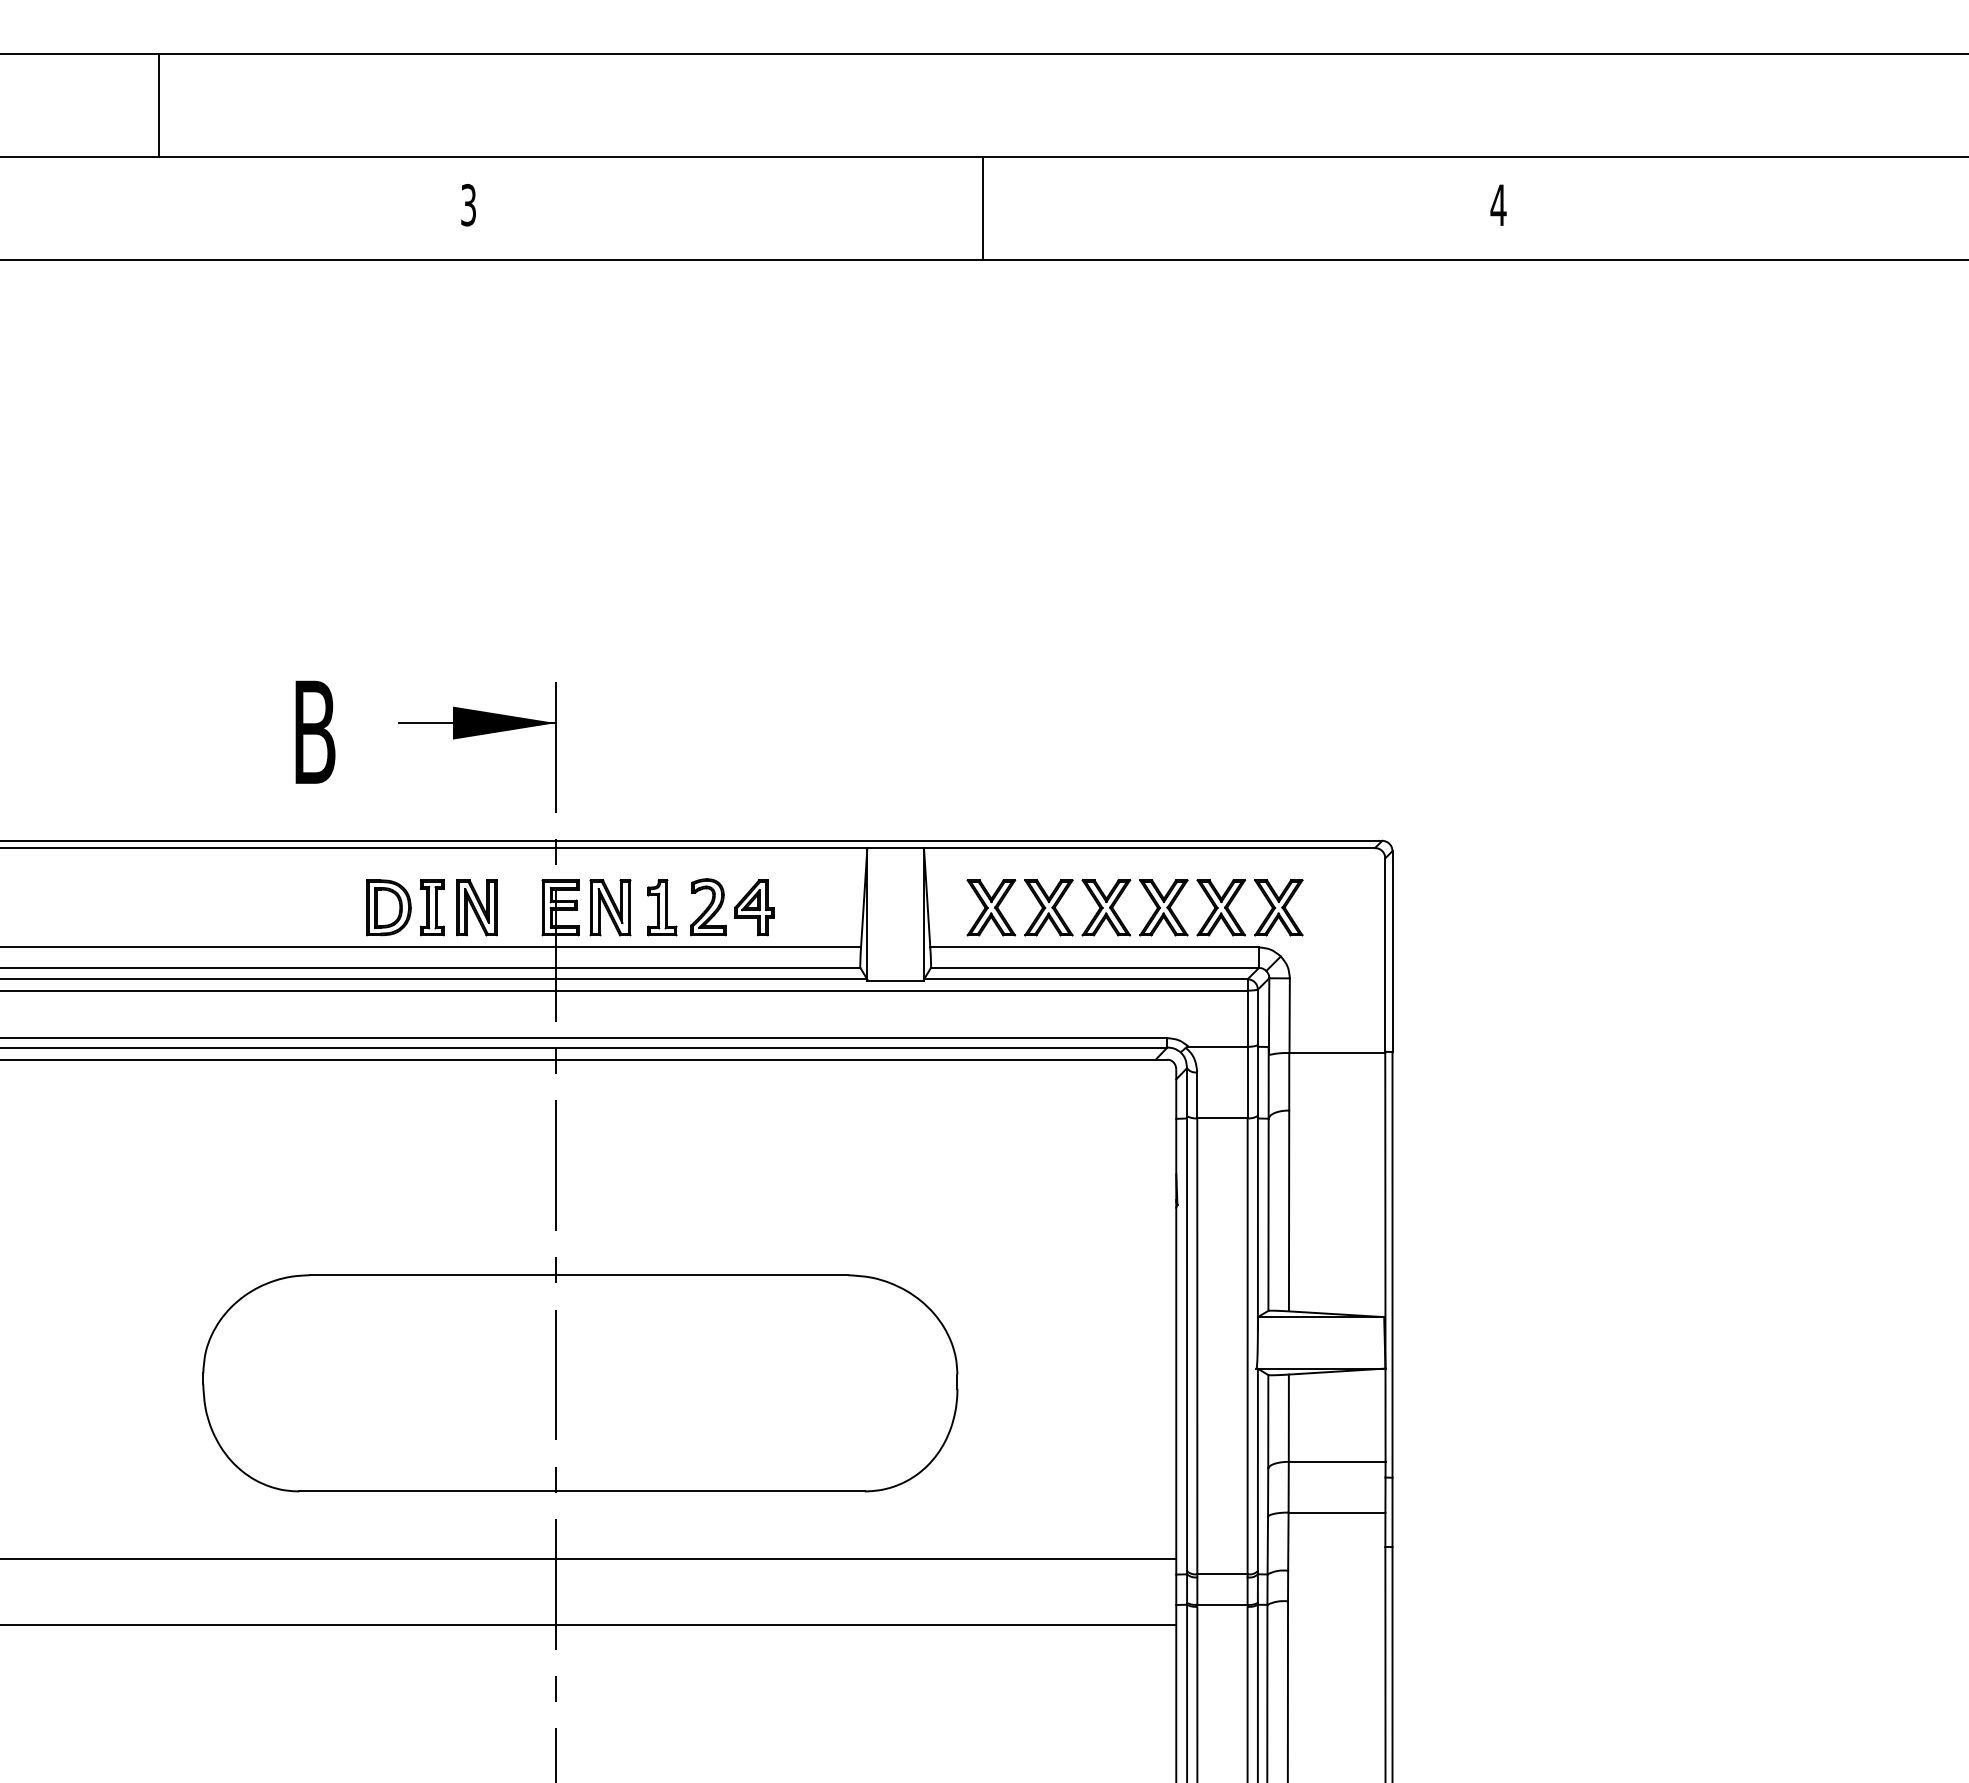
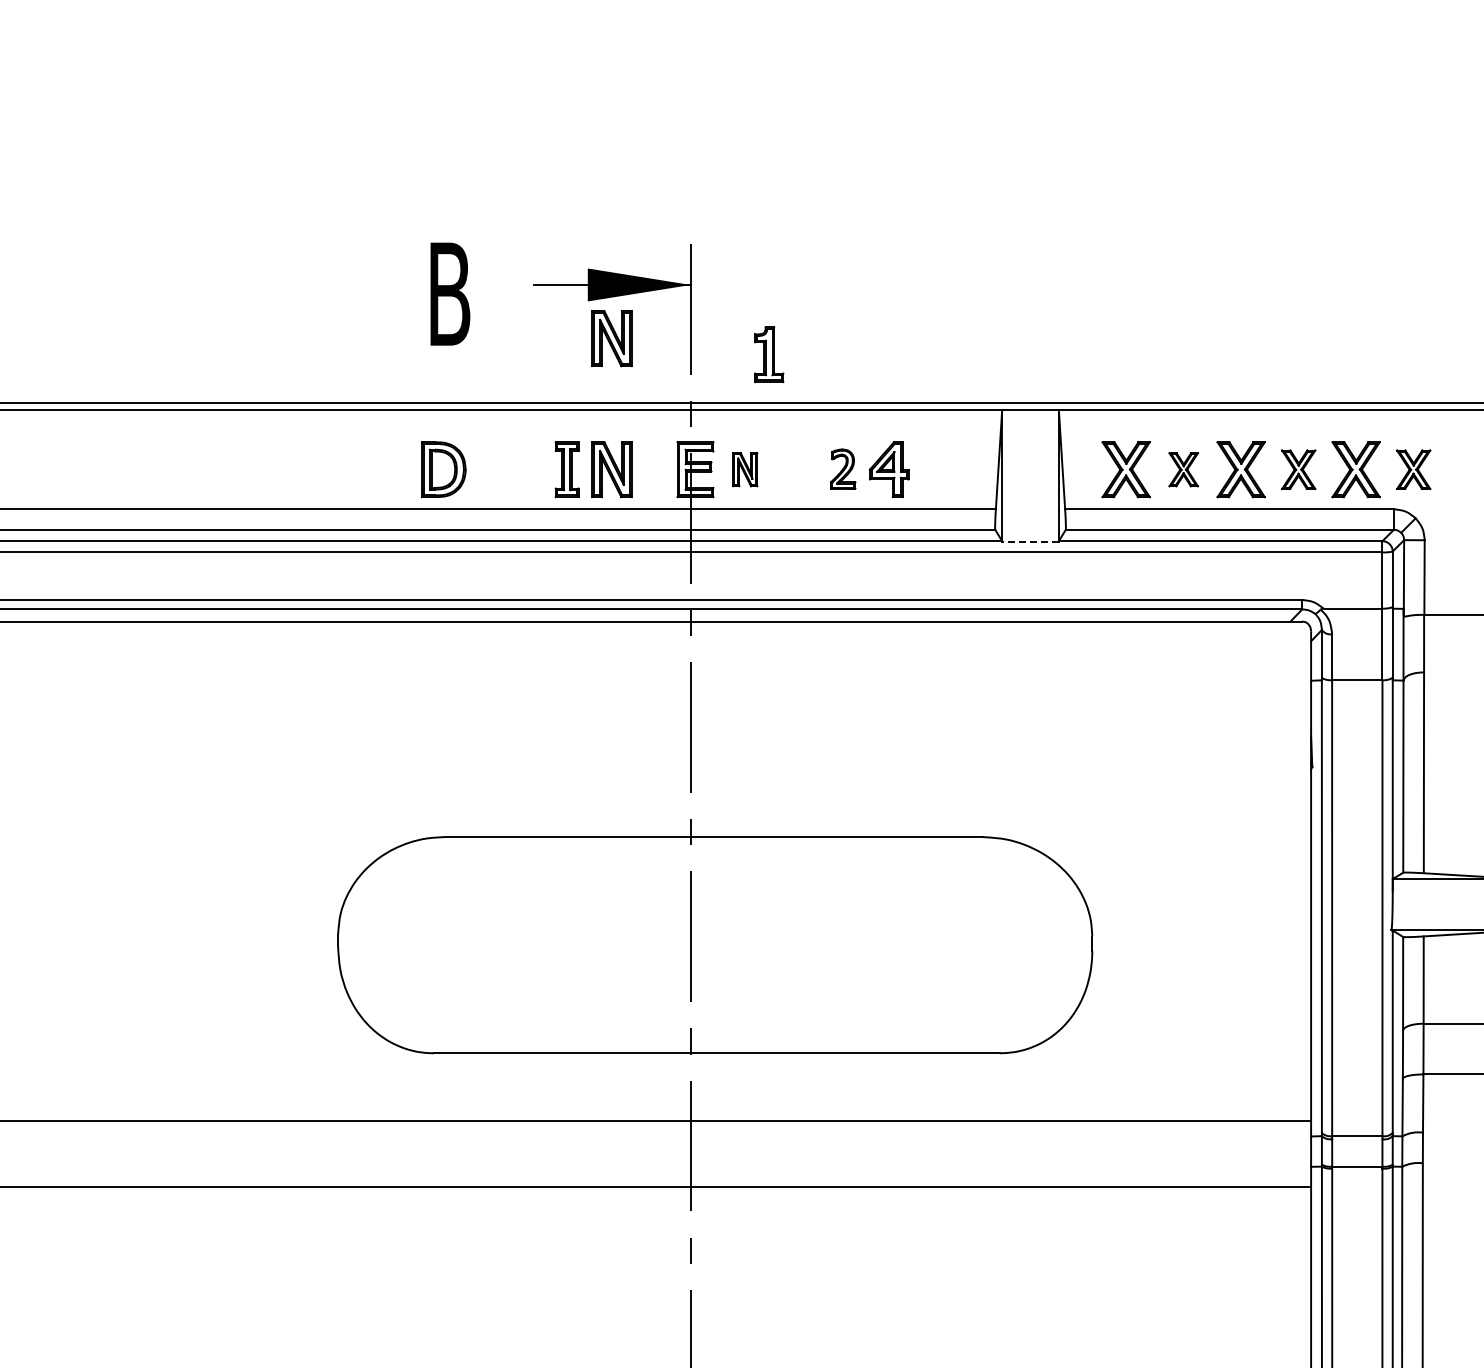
part: (476, 776) -> (611, 338), added
part: (388, 907) -> (443, 469), moved
part: (610, 907) -> (745, 469), size x0.6
part: (662, 907) -> (769, 354), moved
part: (708, 907) -> (843, 469), size x0.7
part: (1048, 907) -> (1183, 469), size x0.6
part: (1163, 907) -> (1298, 469), size x0.7
part: (1278, 907) -> (1413, 469), size x0.7
line: (895, 980) -> (1030, 542), solid -> dashed

